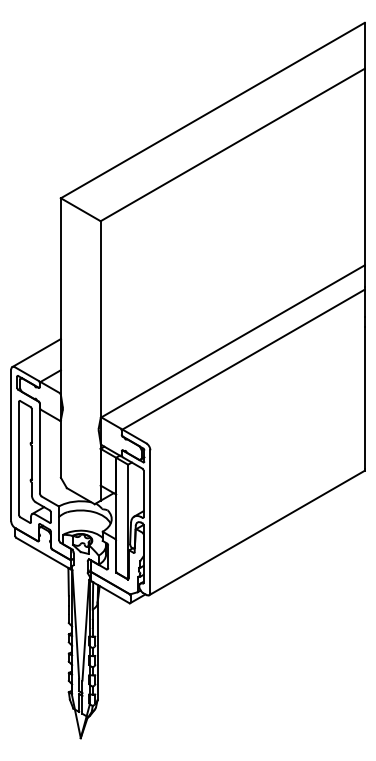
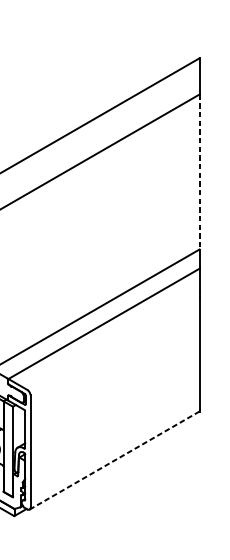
line: (364, 167) -> (199, 172), solid -> dashed
line: (257, 532) -> (114, 460), solid -> dashed

